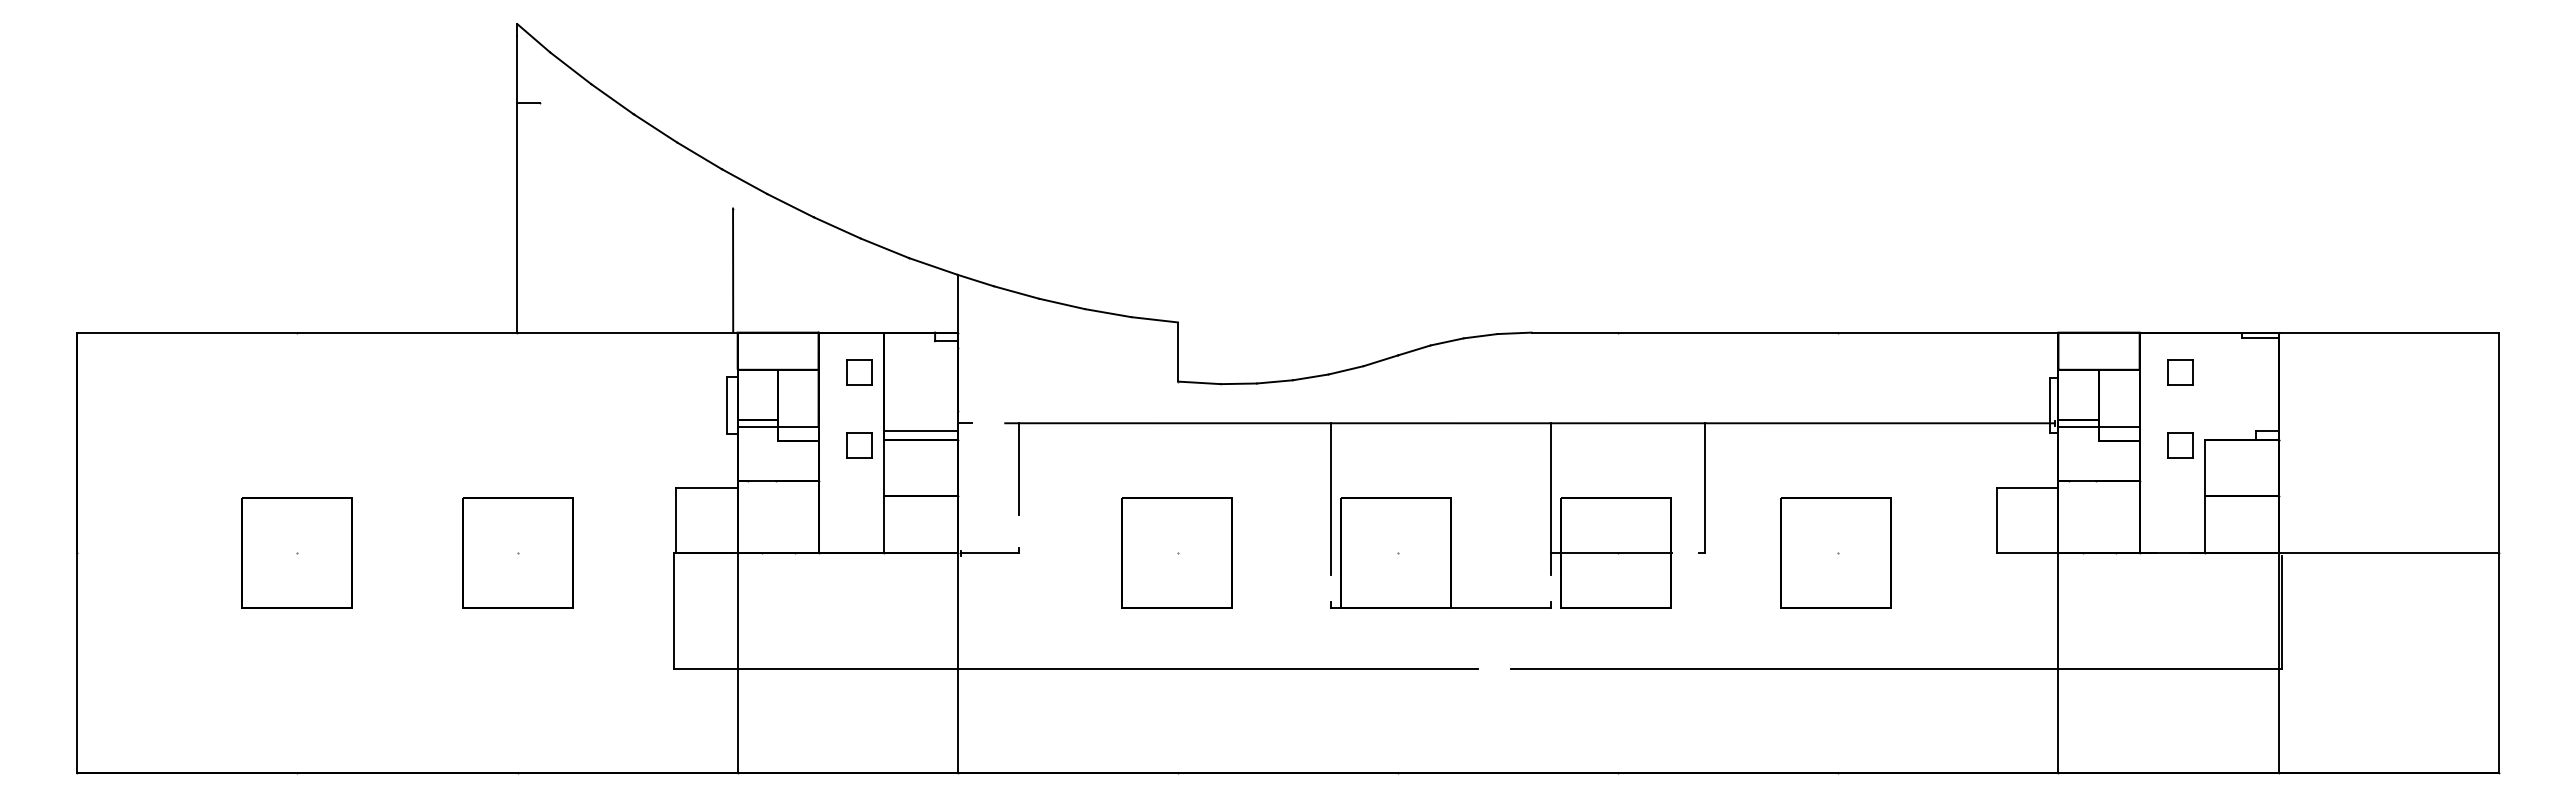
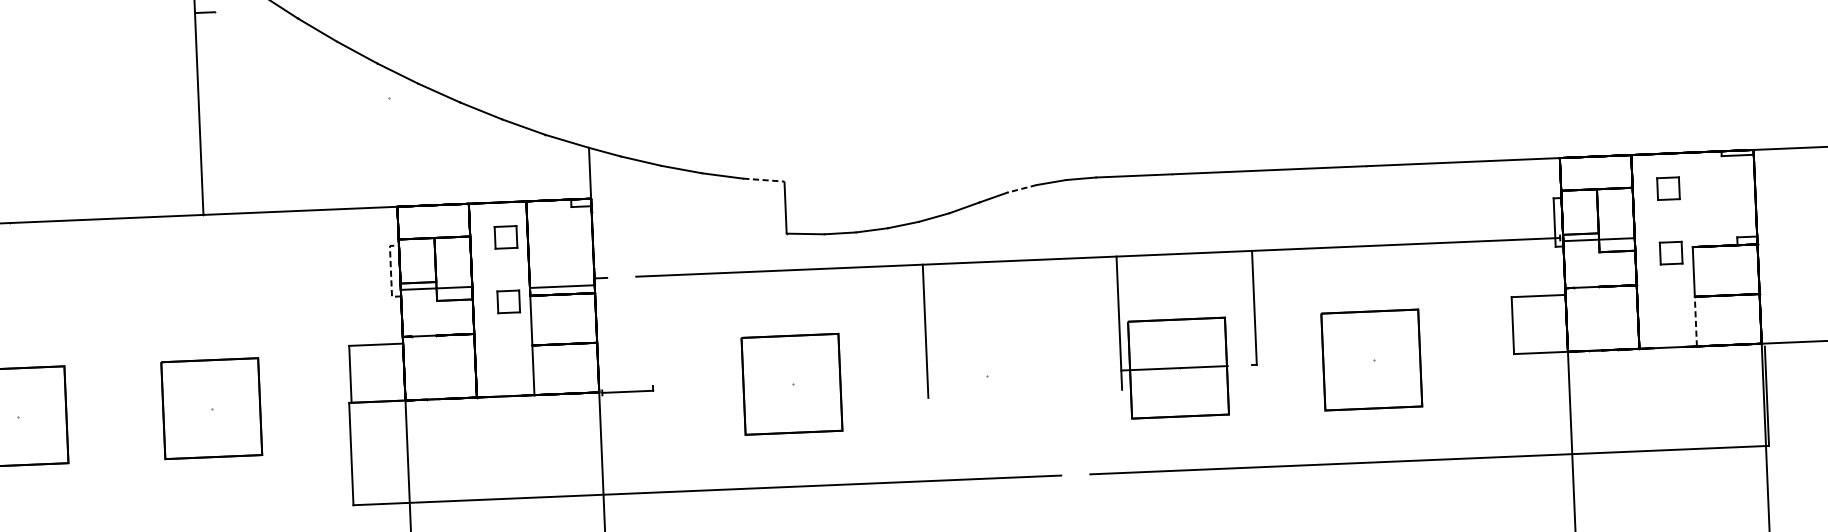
line: (733, 270) -> (391, 152), removed
line: (1155, 319) -> (764, 179), solid -> dashed
line: (1447, 341) -> (1022, 188), solid -> dashed
line: (727, 405) -> (391, 271), solid -> dashed
line: (1019, 468) -> (650, 315), removed
line: (2204, 524) -> (1695, 321), solid -> dashed
part: (1440, 552) -> (1024, 374), removed

